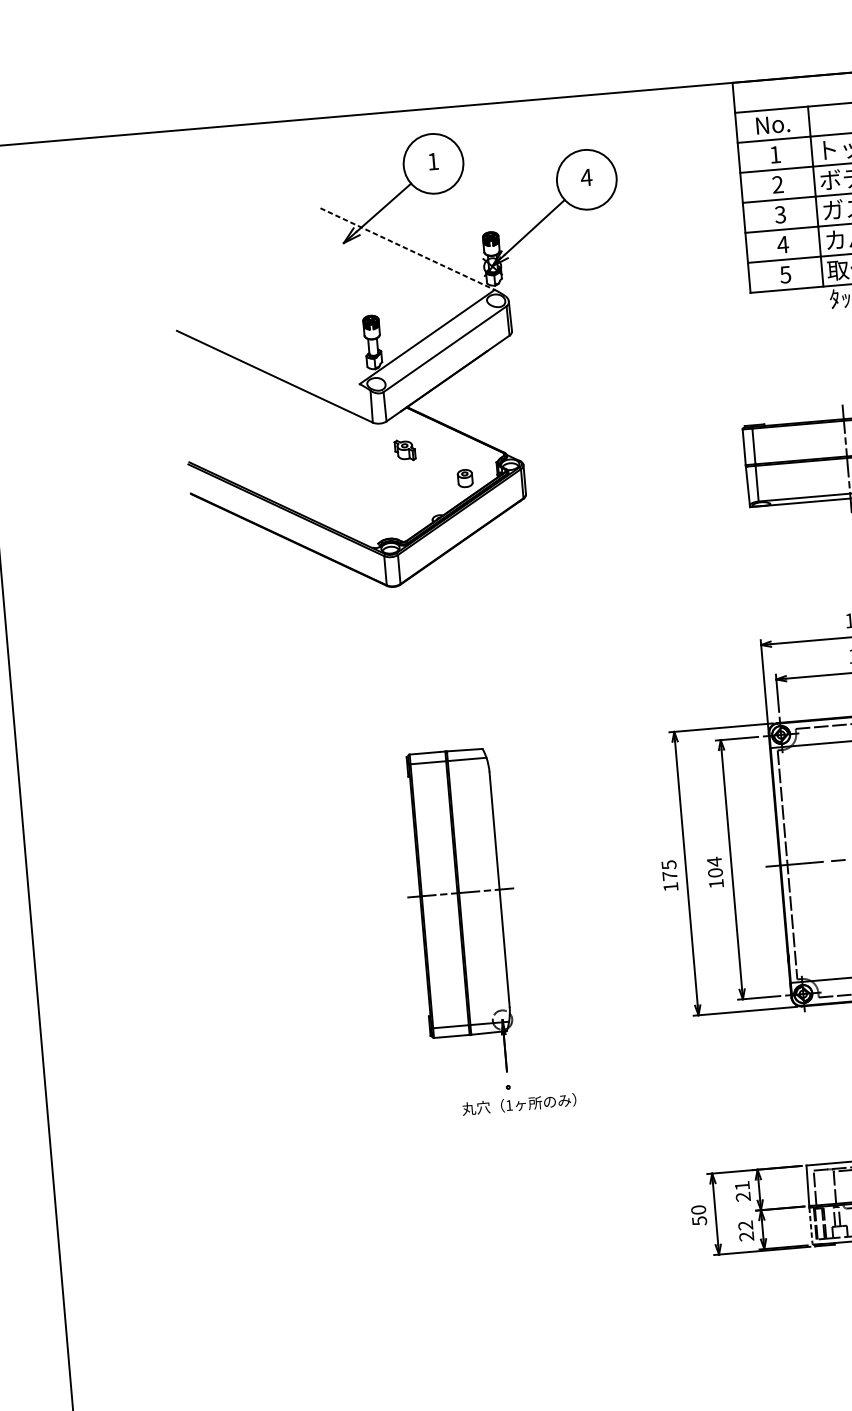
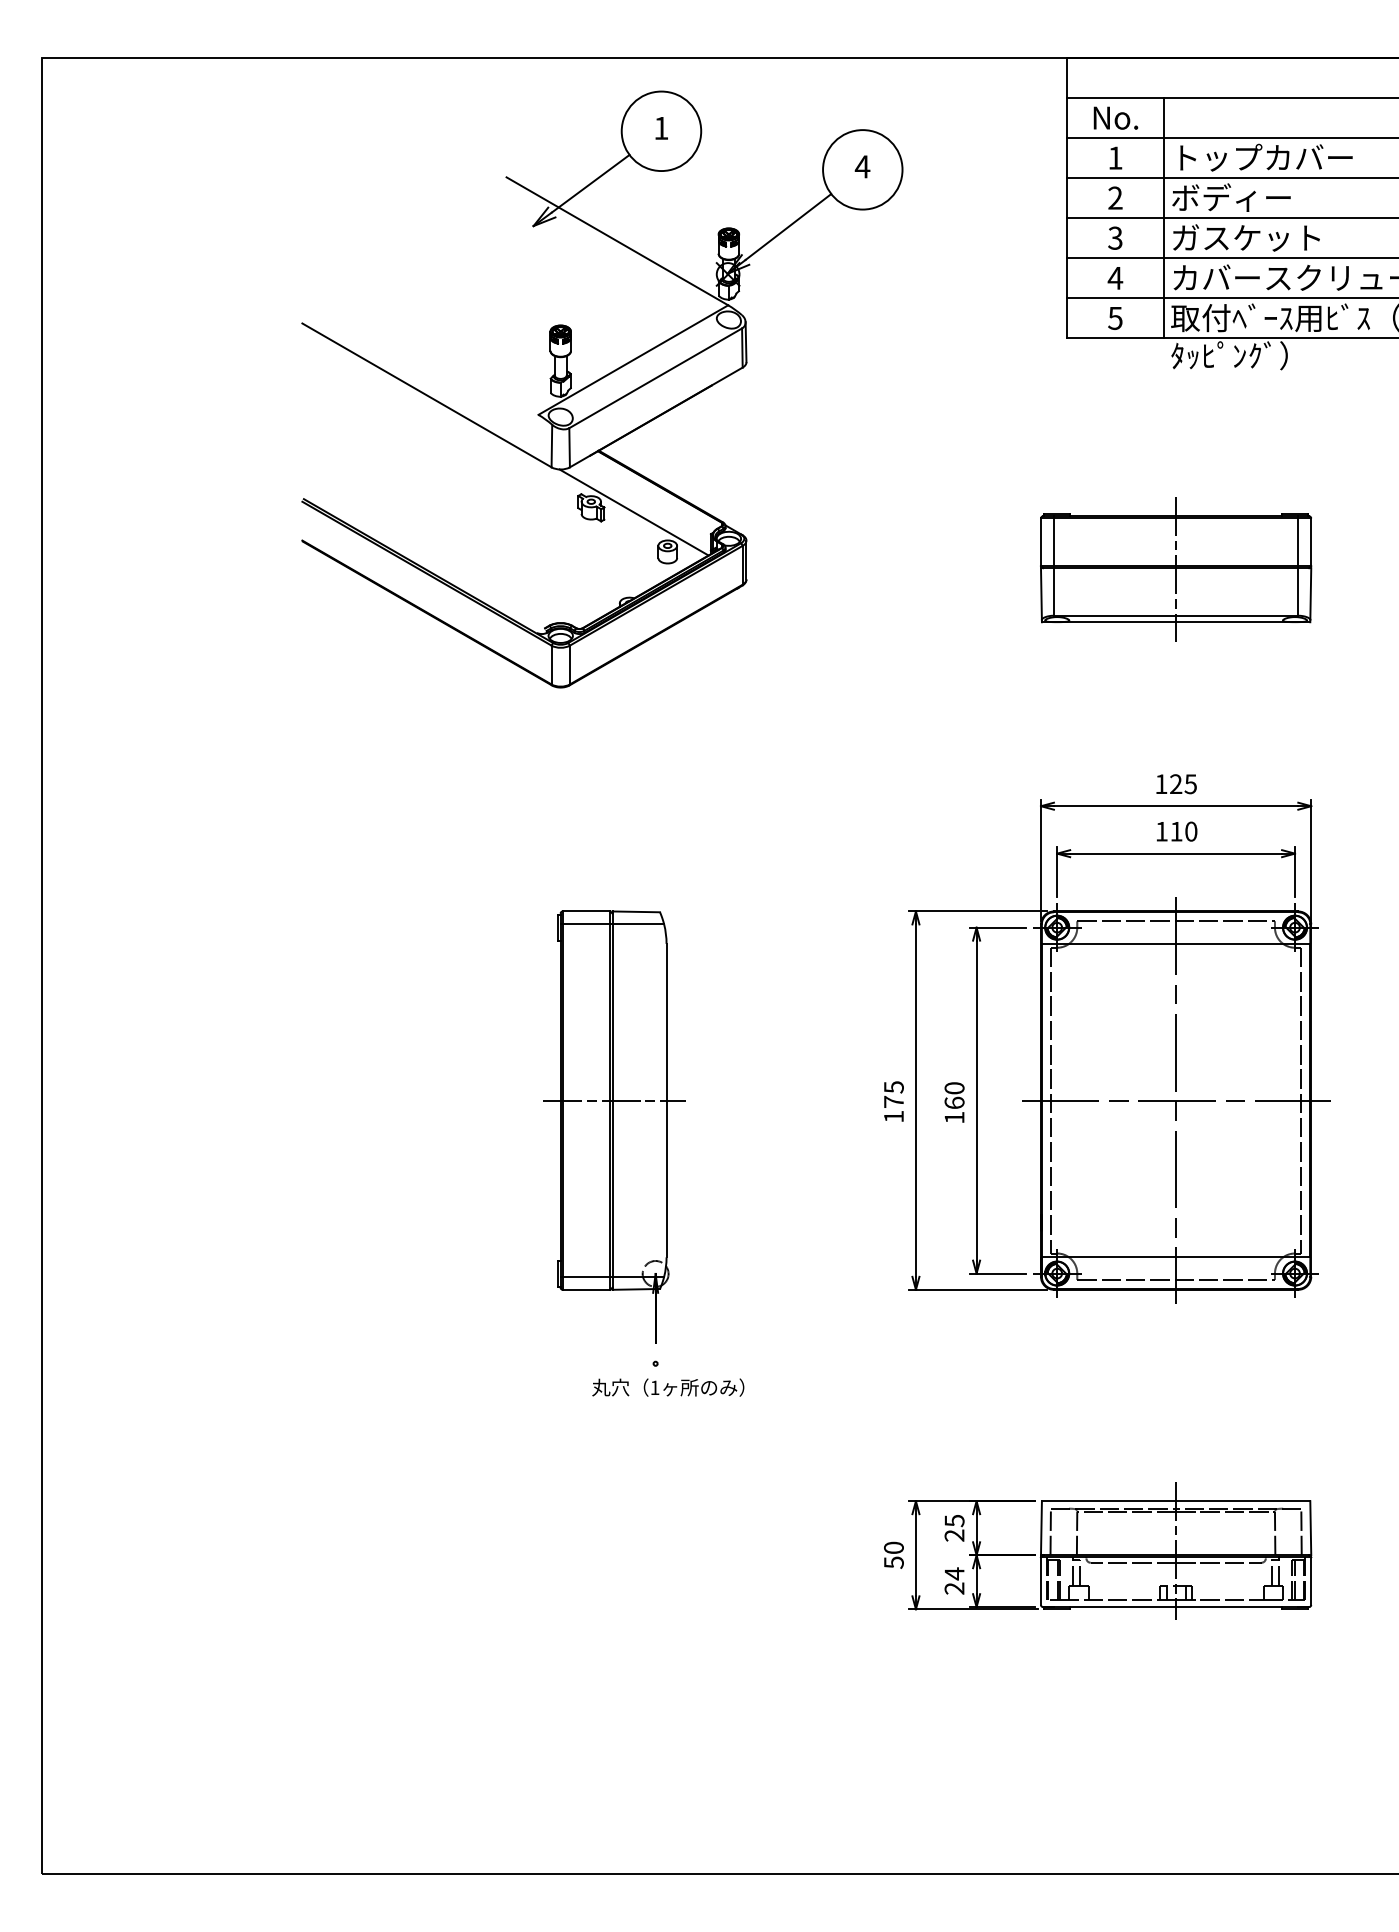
line: (407, 249) -> (617, 241), dashed -> solid
line: (437, 451) -> (633, 512), added
text: (714, 866) -> (954, 1094), 104 -> 160
text: (742, 1186) -> (954, 1521), 21 -> 25
text: (745, 1225) -> (954, 1573), 22 -> 24
line: (810, 1225) -> (1040, 1581), dashed -> solid

